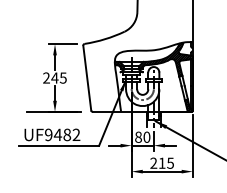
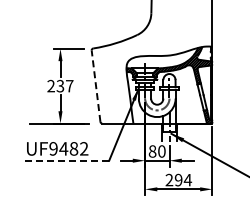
text: (58, 77) -> (64, 85), 245 -> 237
line: (87, 78) -> (96, 86), solid -> dashed
line: (58, 145) -> (64, 160), solid -> dashed
text: (166, 162) -> (183, 179), 215 -> 294

